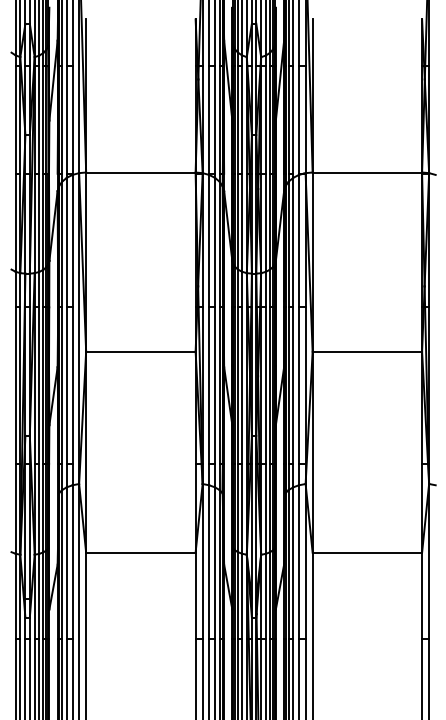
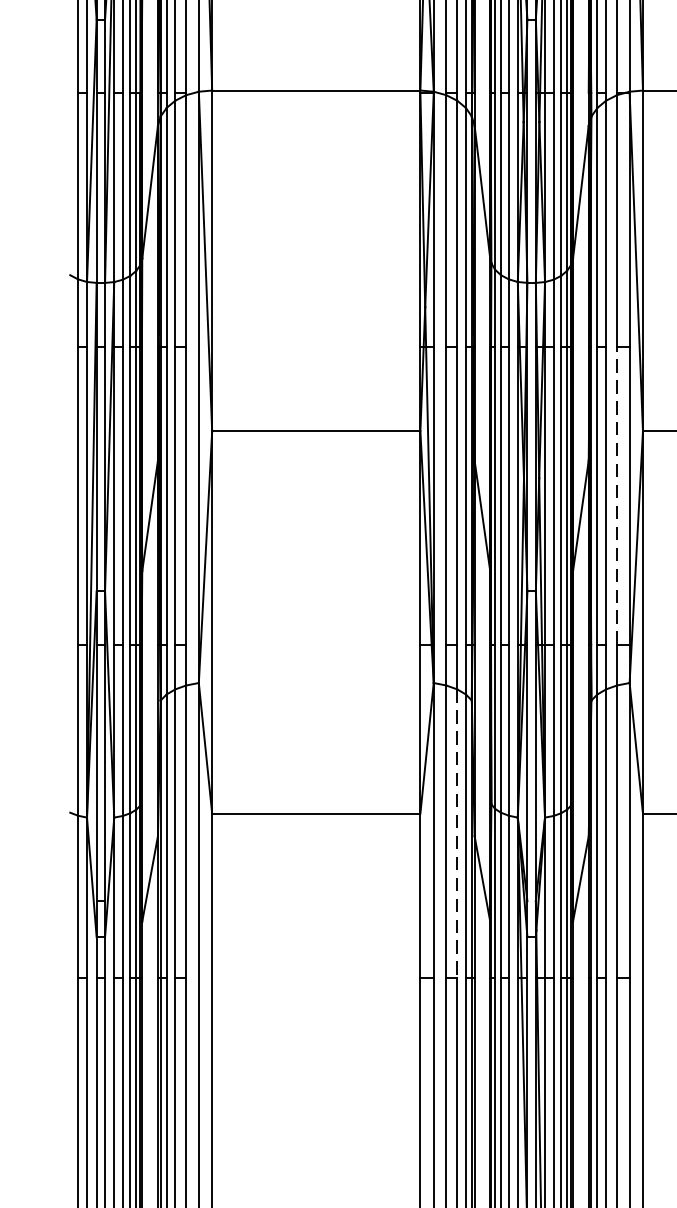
line: (299, 385) -> (617, 495), solid -> dashed
line: (214, 563) -> (456, 834), solid -> dashed

